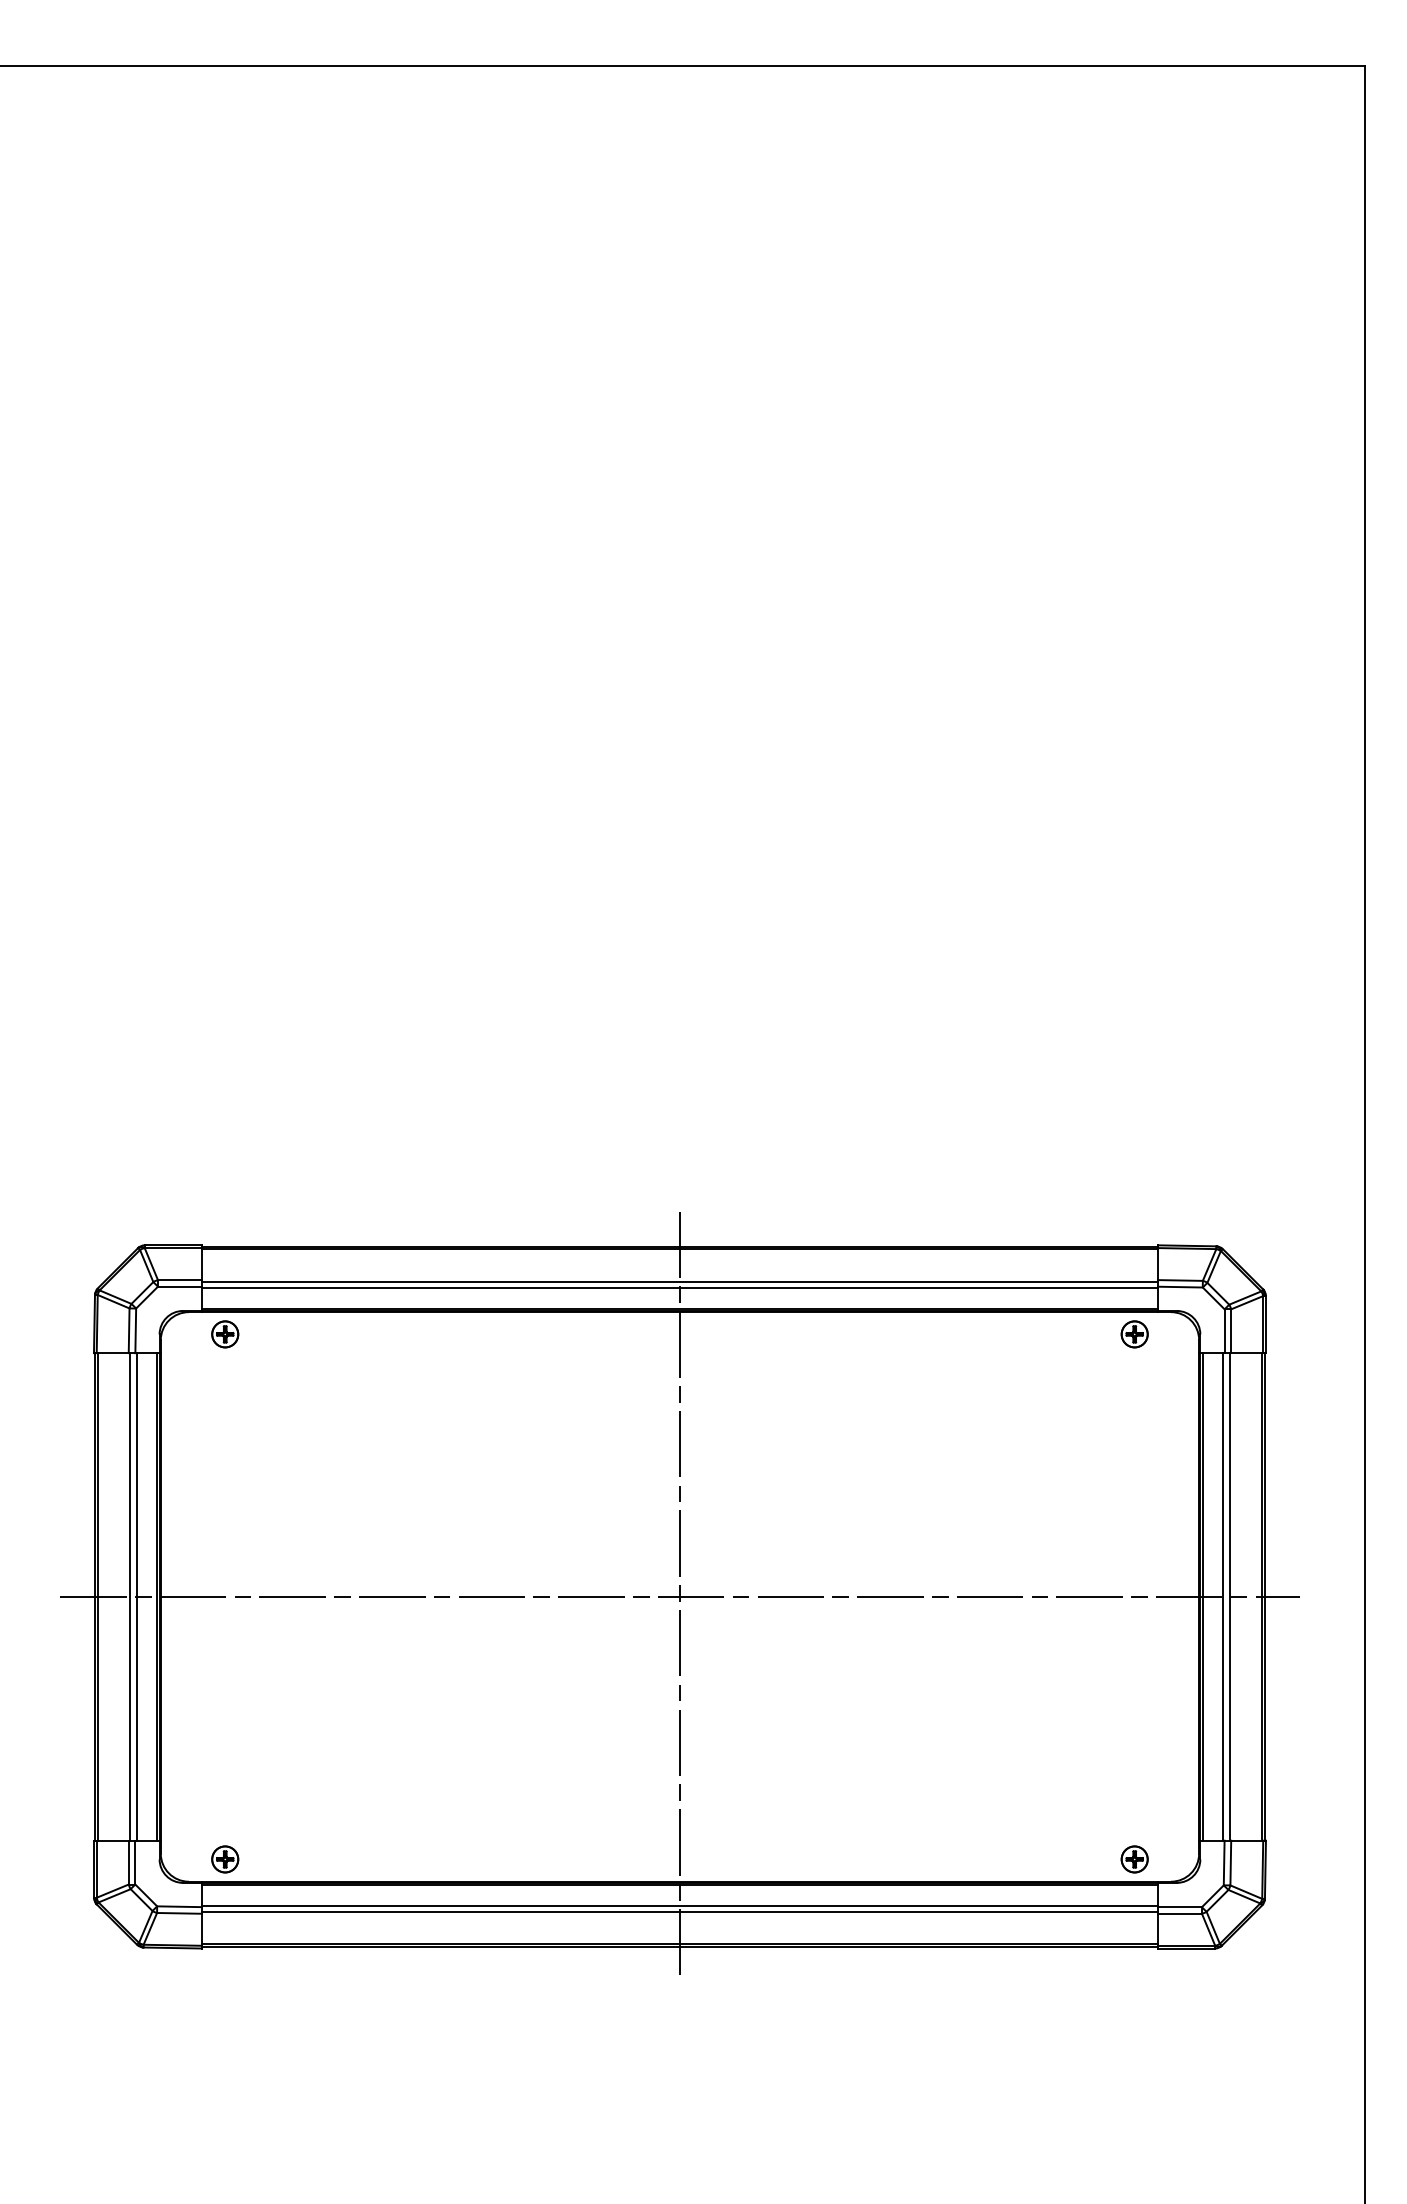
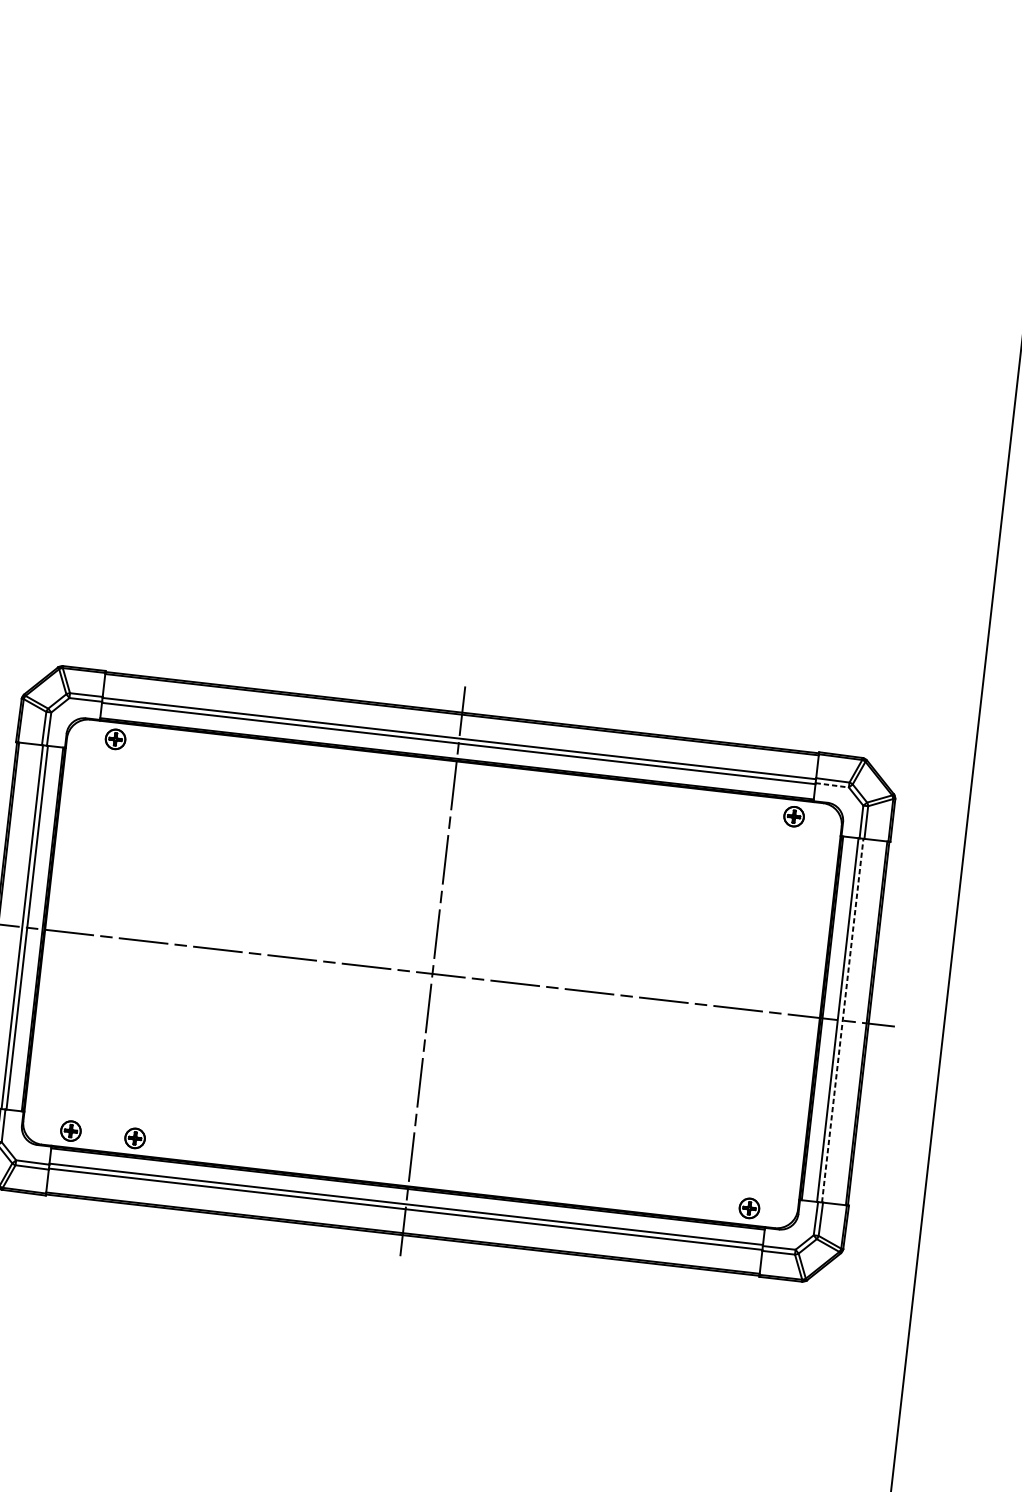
line: (1180, 1287) -> (832, 785), solid -> dashed
line: (1229, 1596) -> (842, 1020), solid -> dashed
part: (311, 1859) -> (135, 1138), added

